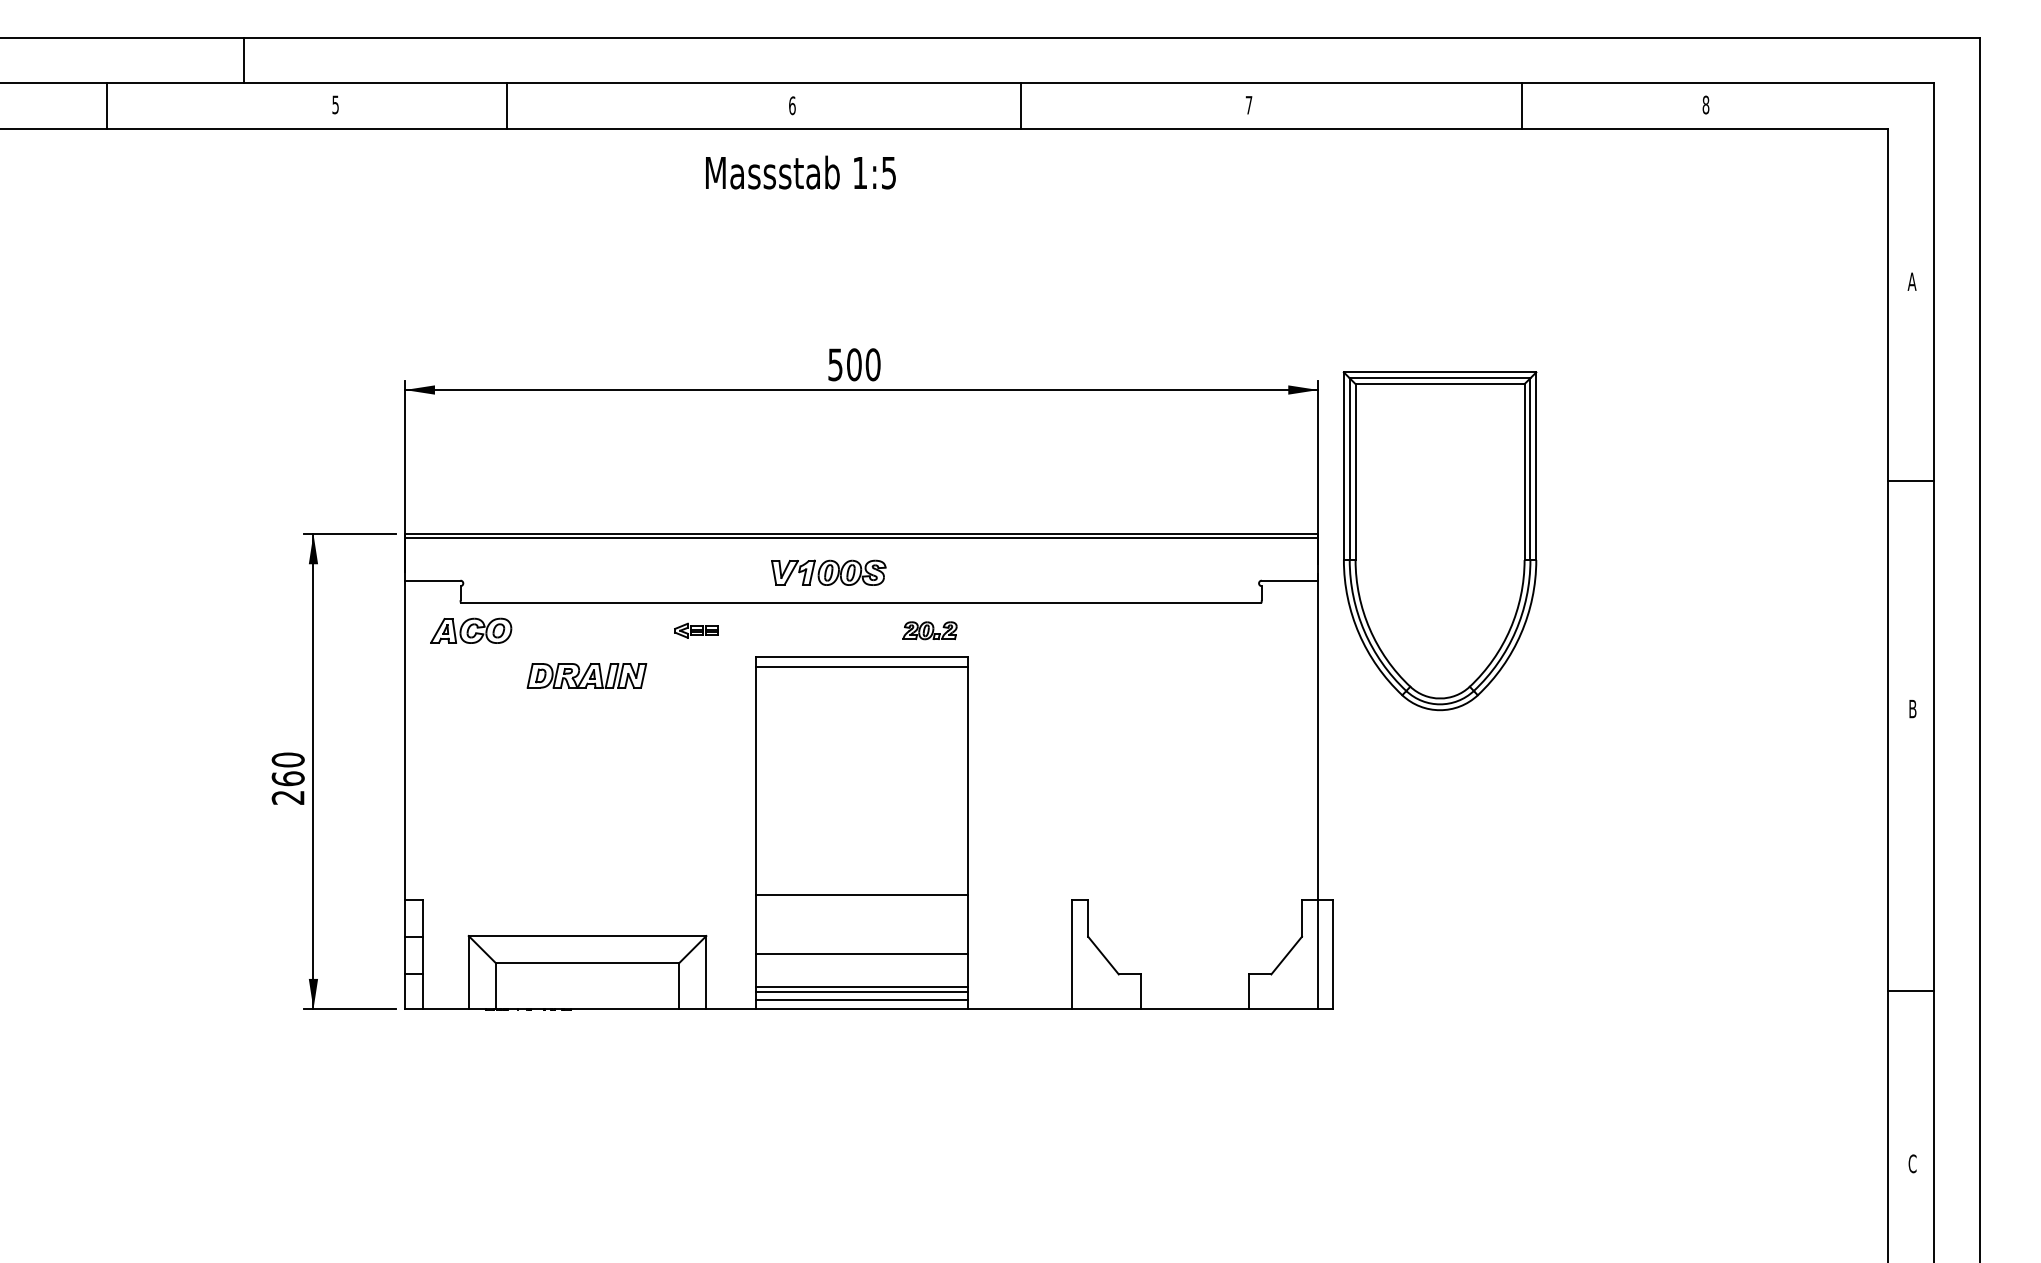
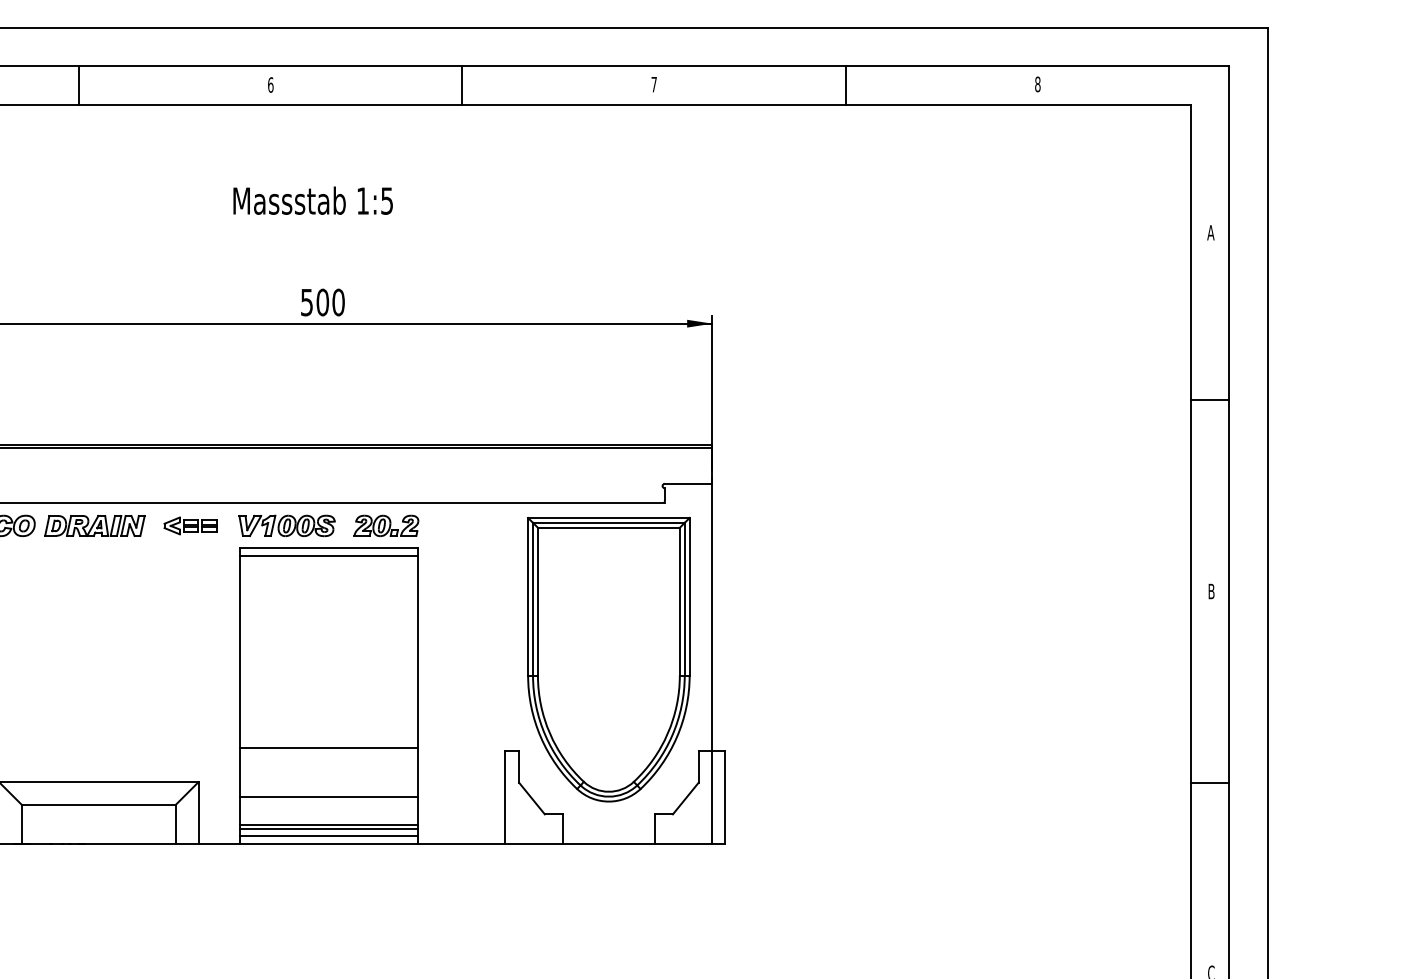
line: (506, 106) -> (78, 85), moved
line: (1522, 106) -> (846, 85), moved
text: (800, 172) -> (312, 200), moved
part: (1439, 541) -> (608, 659), moved
part: (828, 572) -> (286, 525), moved
part: (696, 630) -> (190, 525), size x1.43
part: (929, 630) -> (385, 525), size x1.43
part: (586, 675) -> (94, 525), moved
line: (1911, 990) -> (1210, 783), moved

